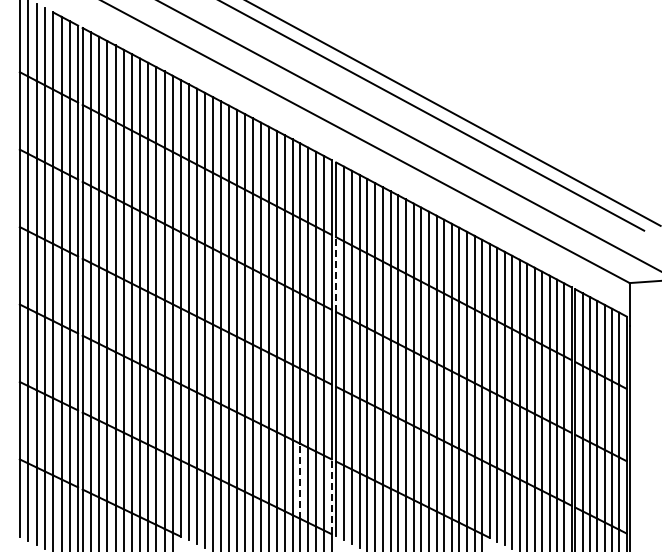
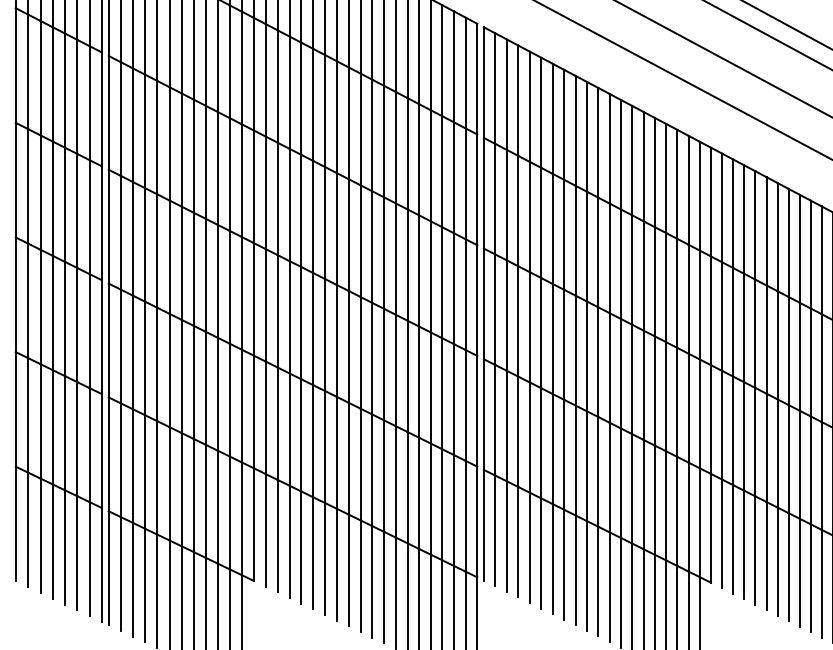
line: (336, 274) -> (484, 193), dashed -> solid
line: (300, 481) -> (431, 499), dashed -> solid
line: (331, 496) -> (476, 521), dashed -> solid

